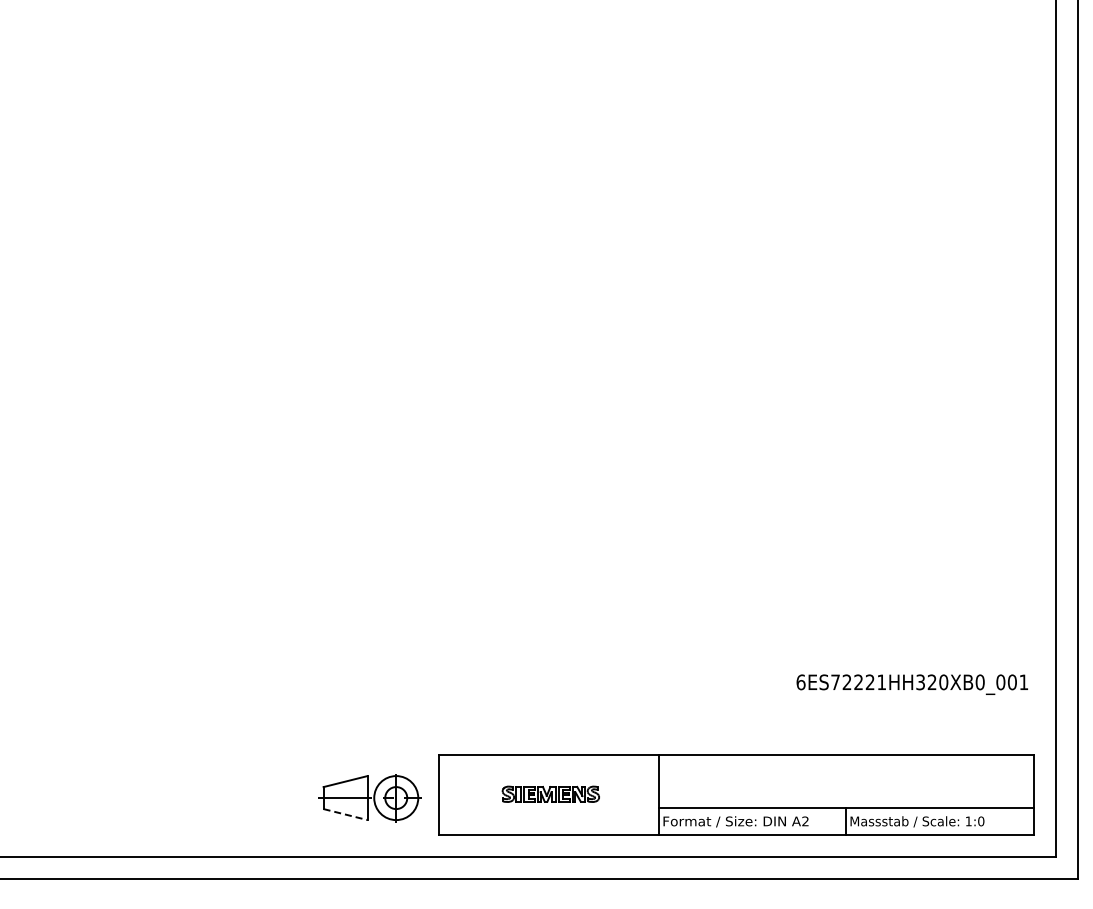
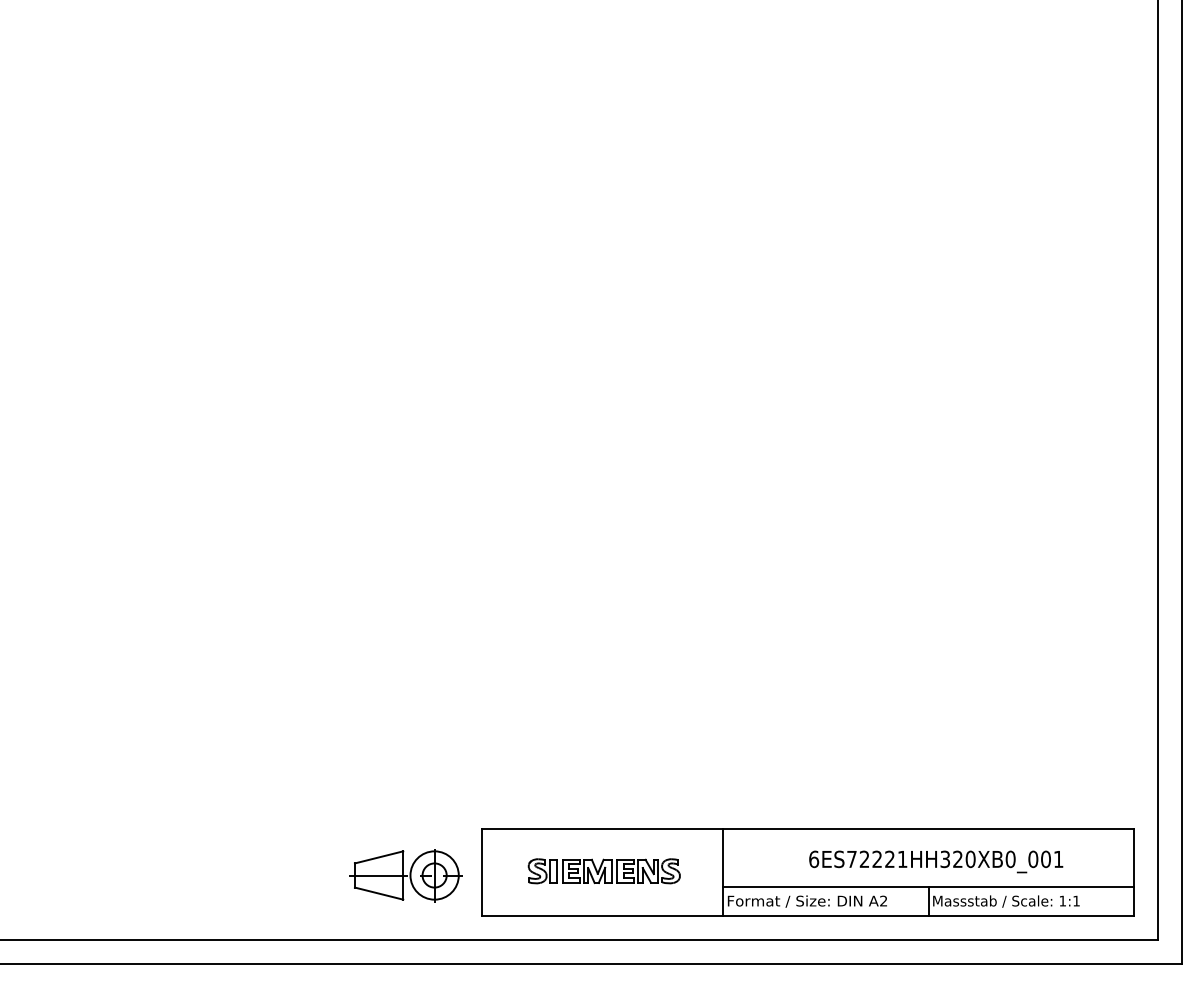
text: (911, 684) -> (935, 861), moved
part: (550, 794) -> (603, 871), size x1.43
line: (345, 814) -> (378, 893), dashed -> solid
text: (981, 821) -> (1076, 901), 1:0 -> 1:1

